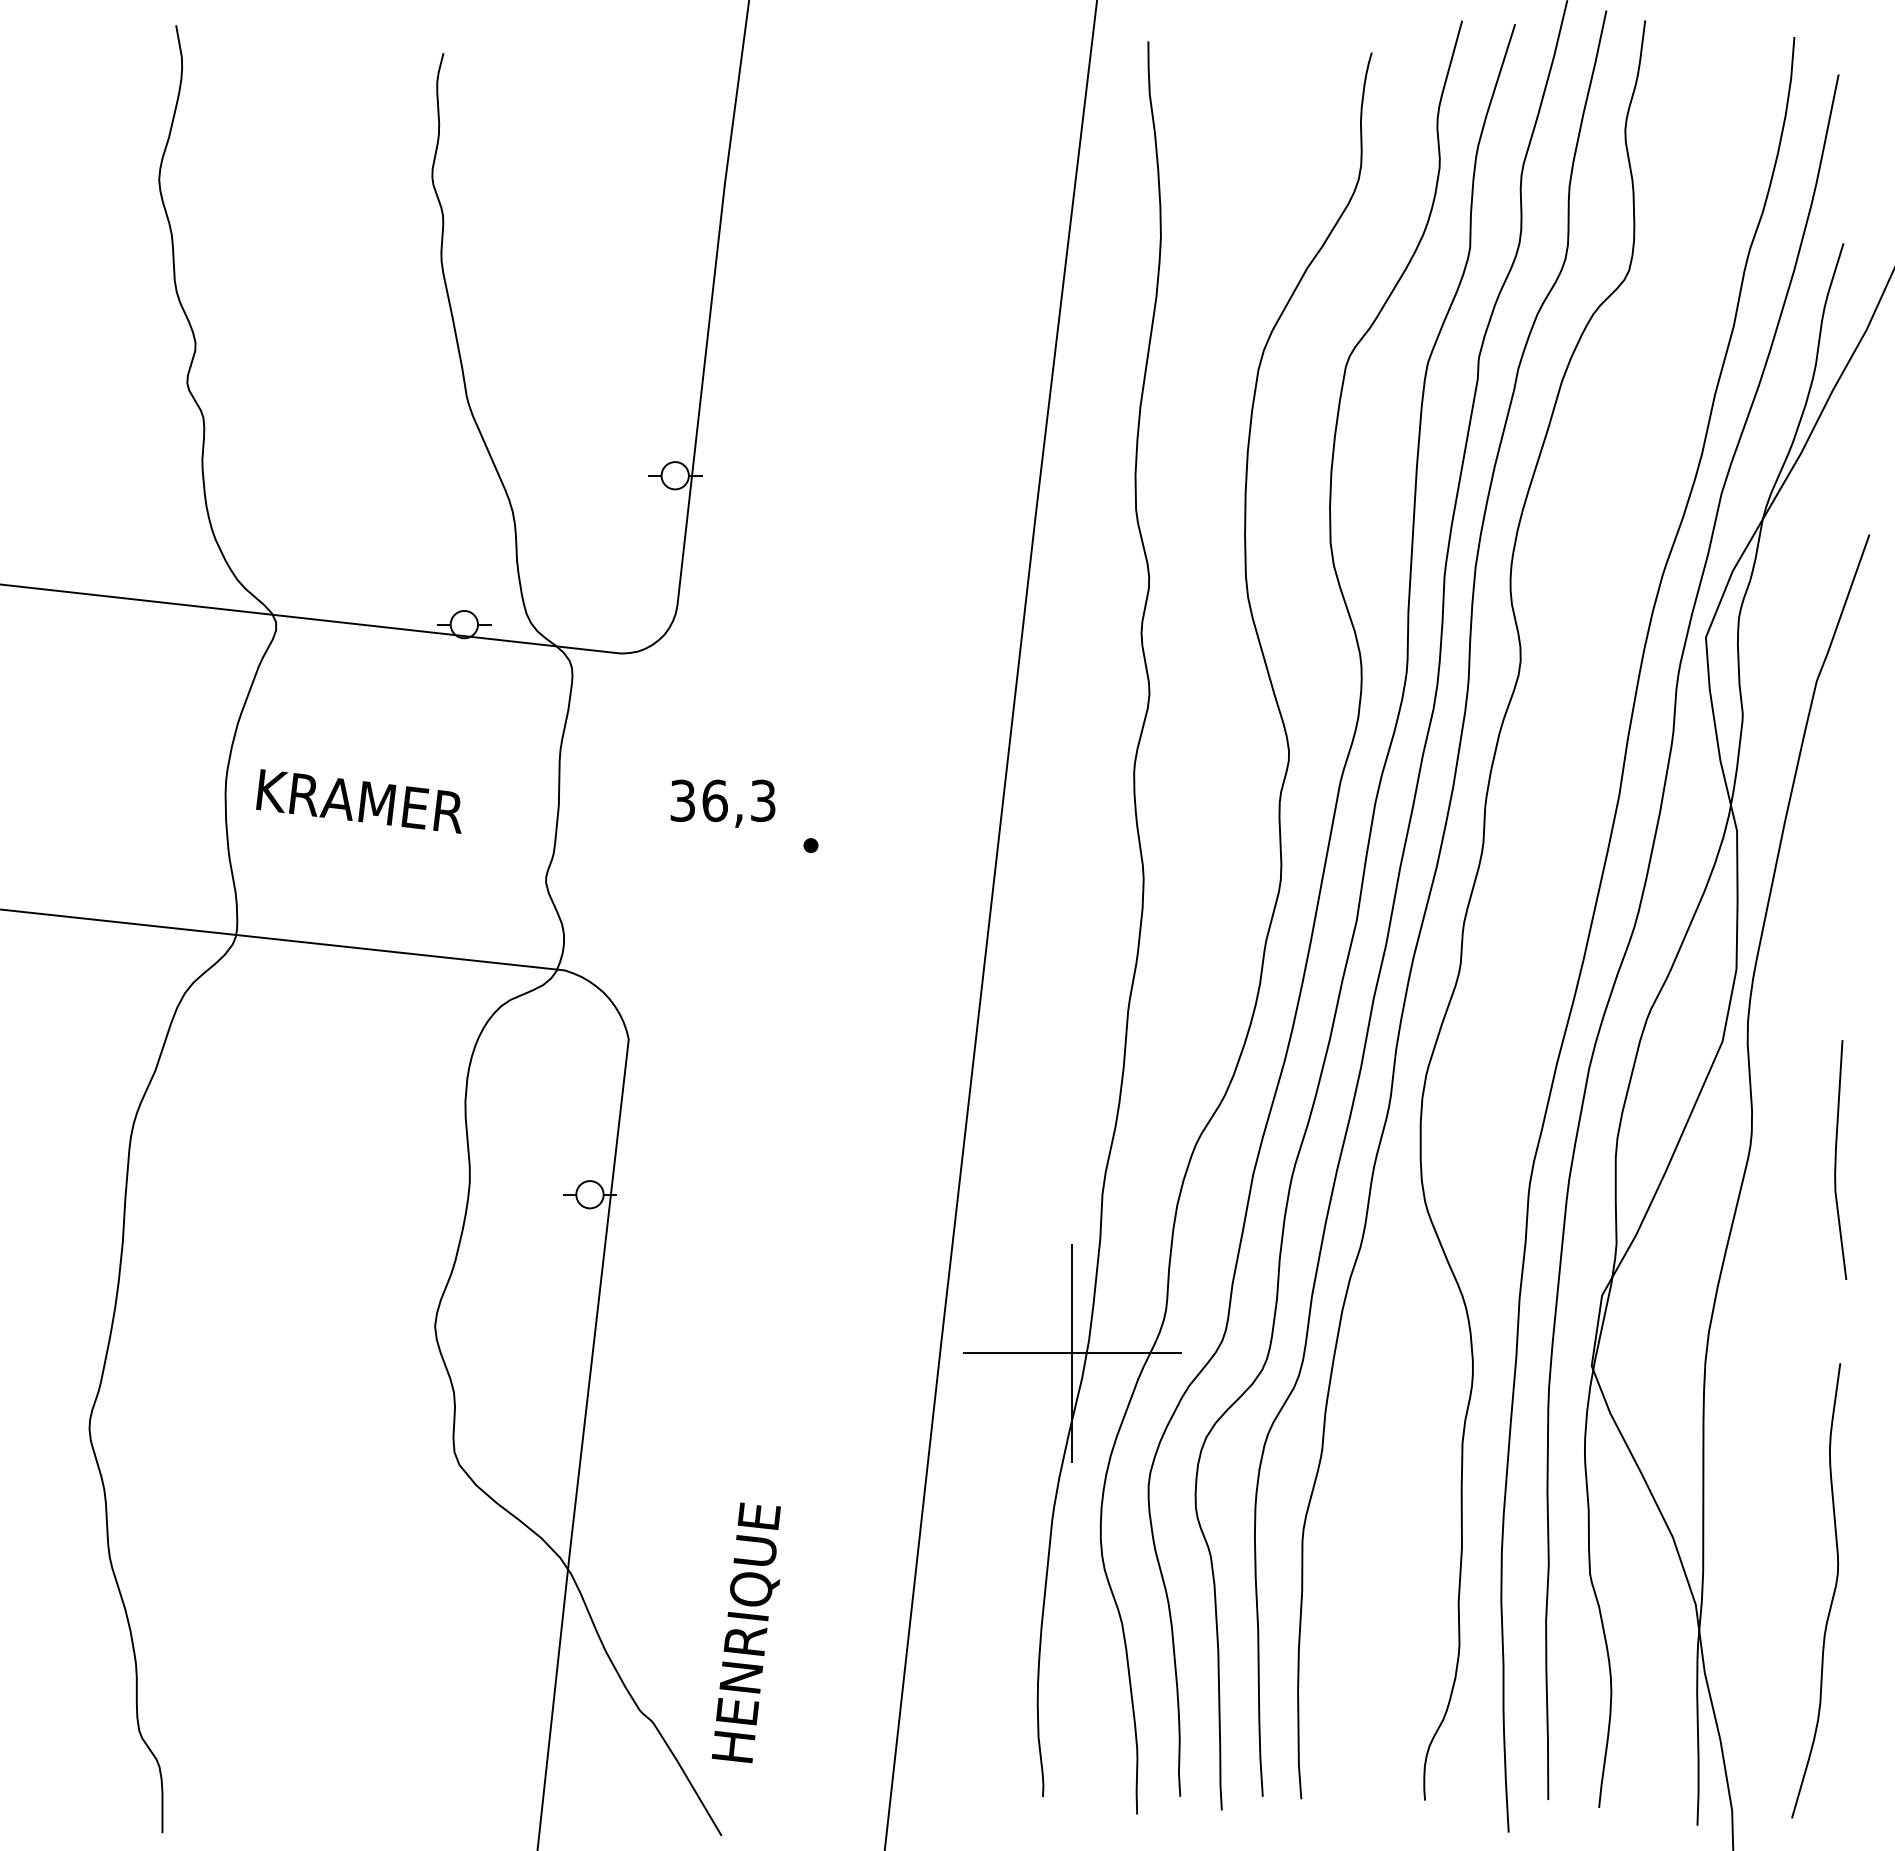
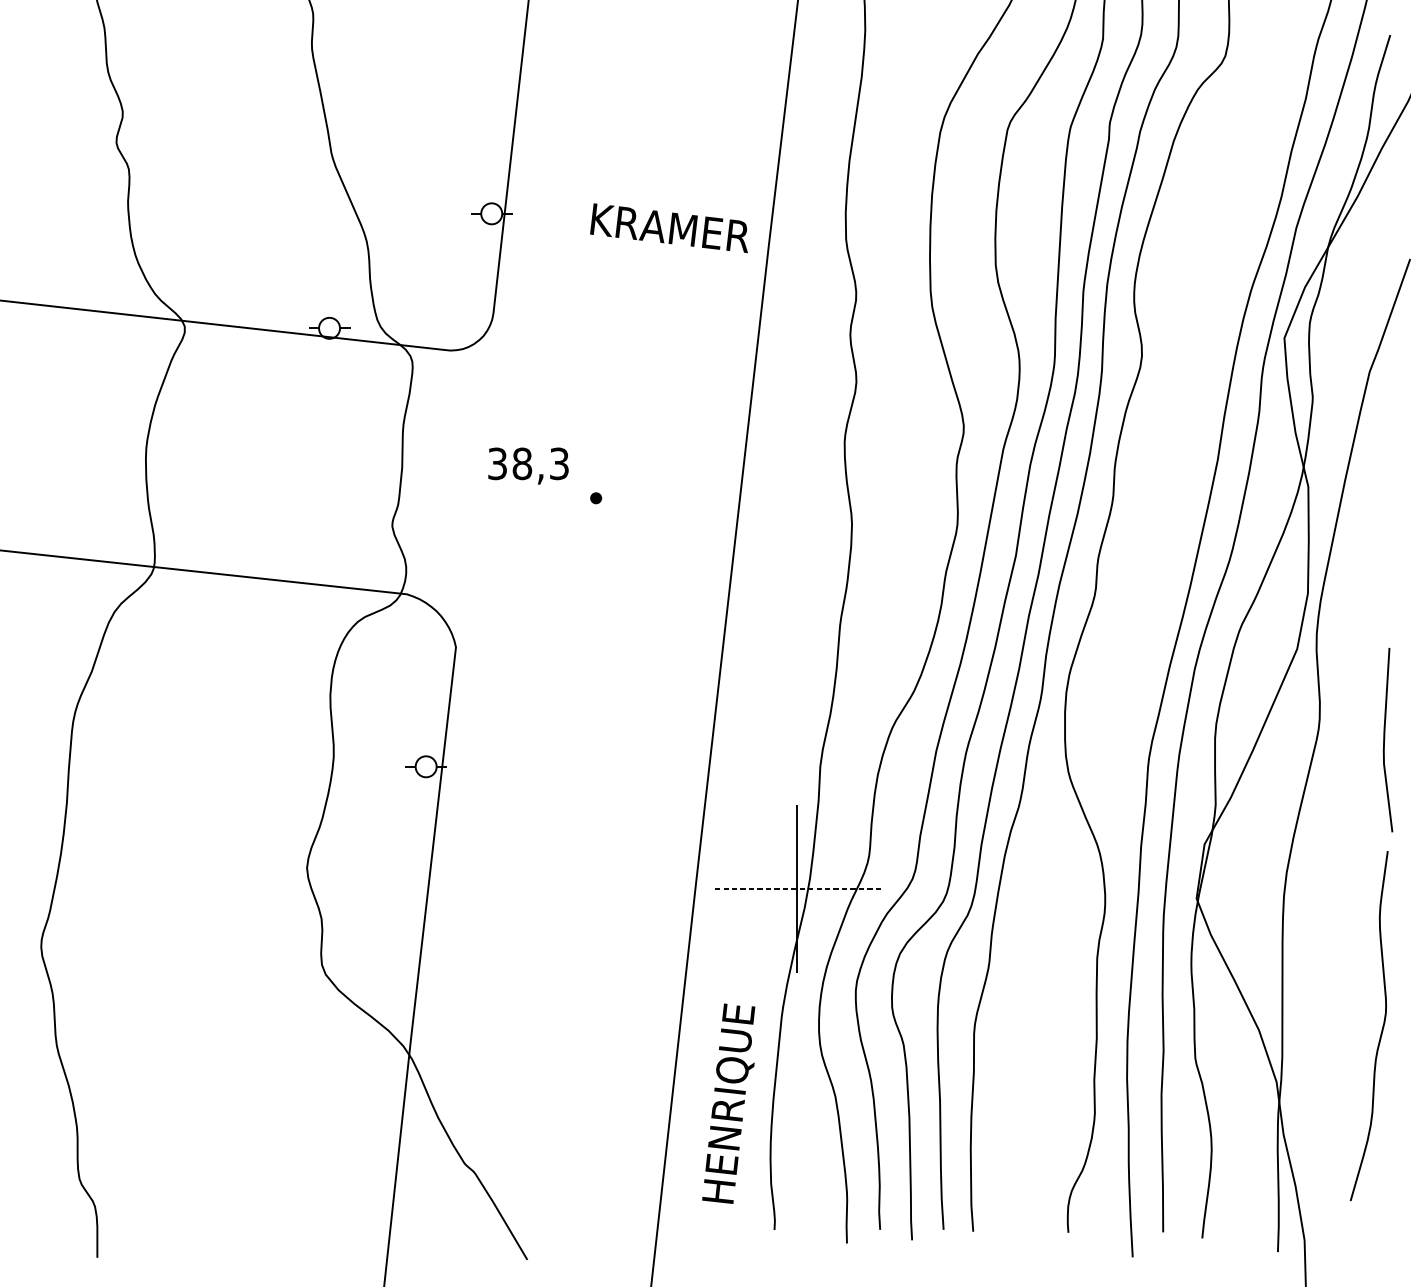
text: (714, 800) -> (521, 463), 36,3 -> 38,3
text: (358, 801) -> (668, 228), moved
line: (1071, 1353) -> (796, 888), solid -> dashed
curve: (1832, 1595) -> (1381, 1029), moved
text: (745, 1632) -> (728, 1103), moved

